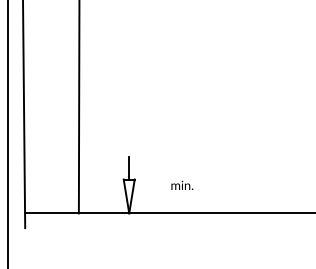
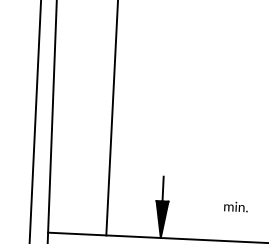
text: (182, 184) -> (236, 205), moved
fill: (128, 196) -> (160, 219), added

